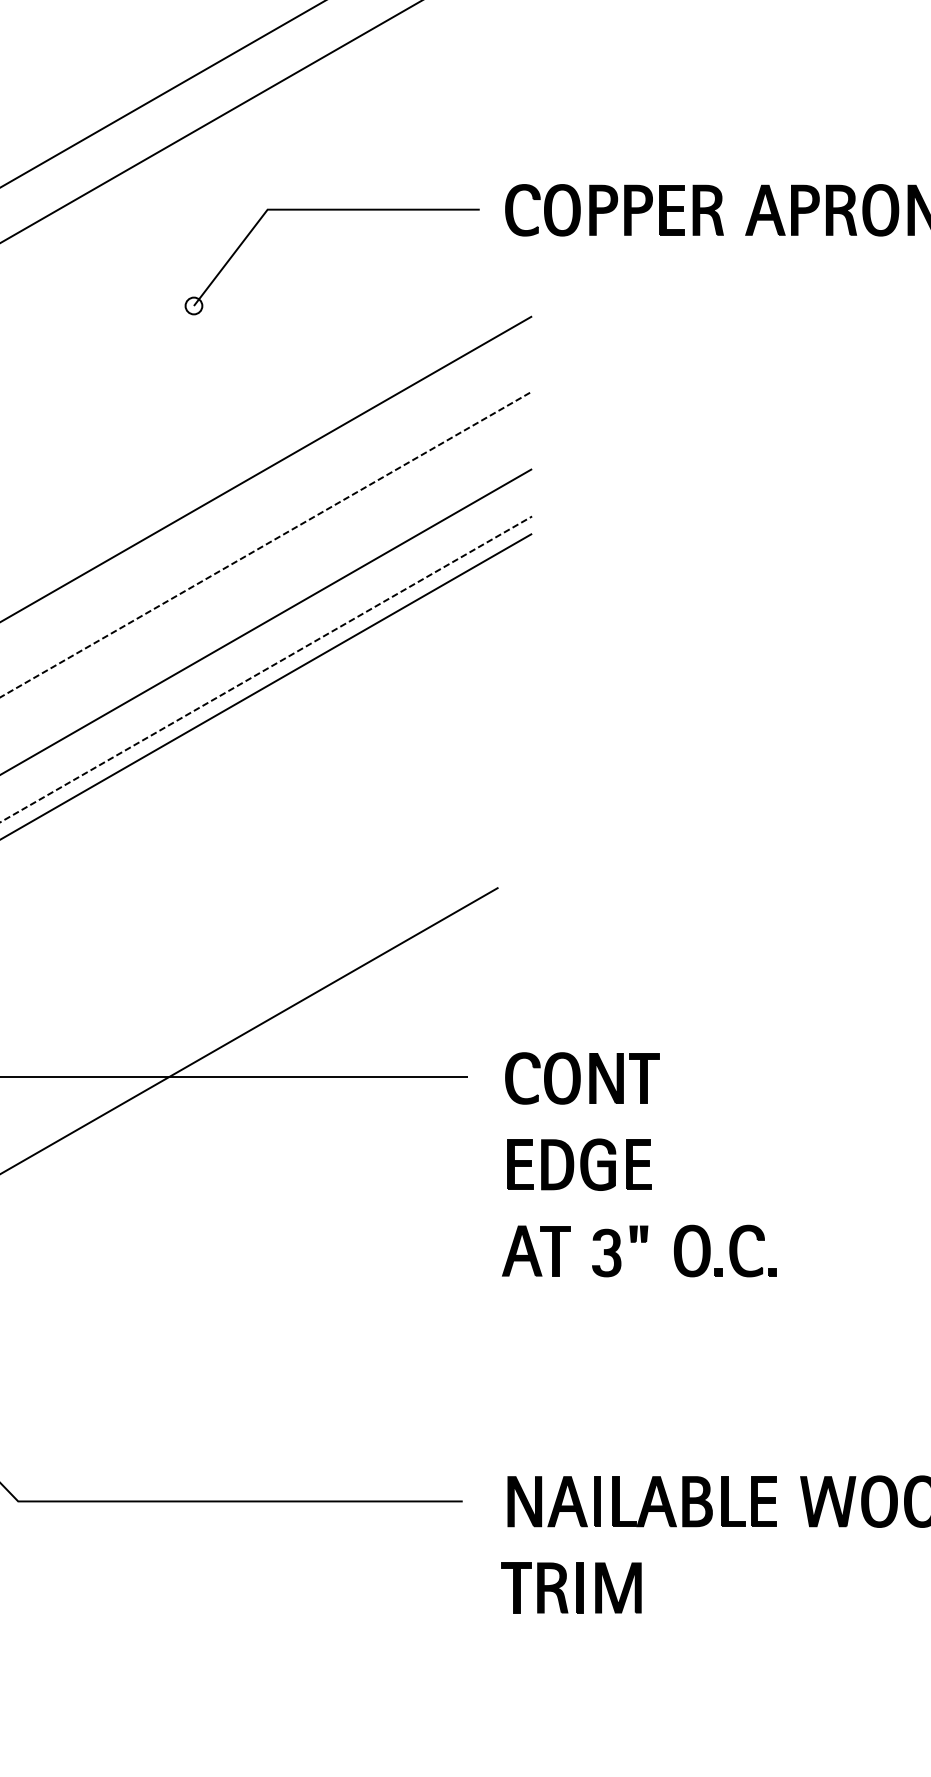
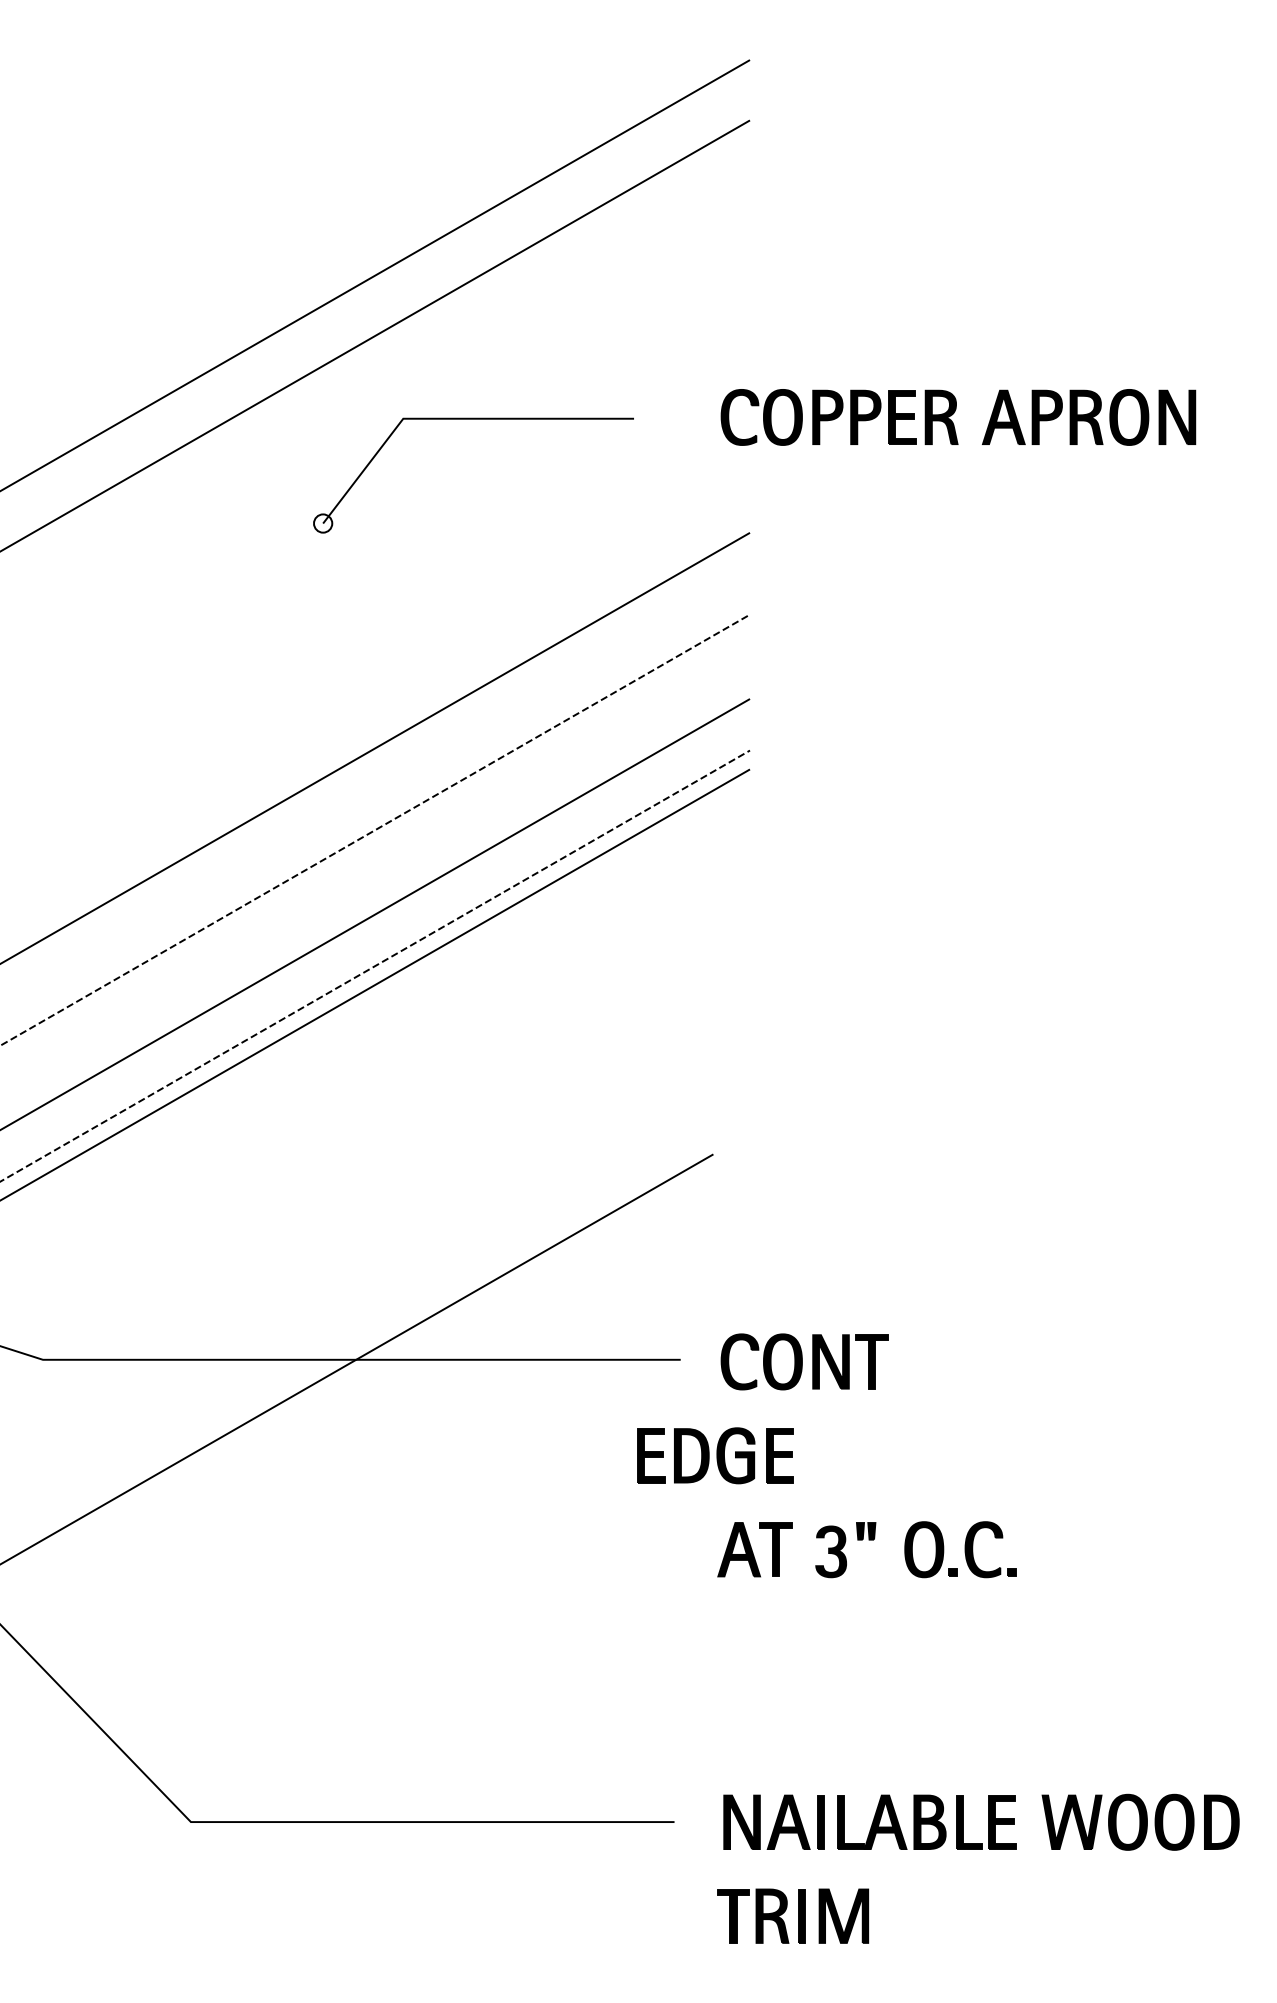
part: (332, 210) -> (473, 419), moved
part: (579, 1164) -> (715, 1455), moved

